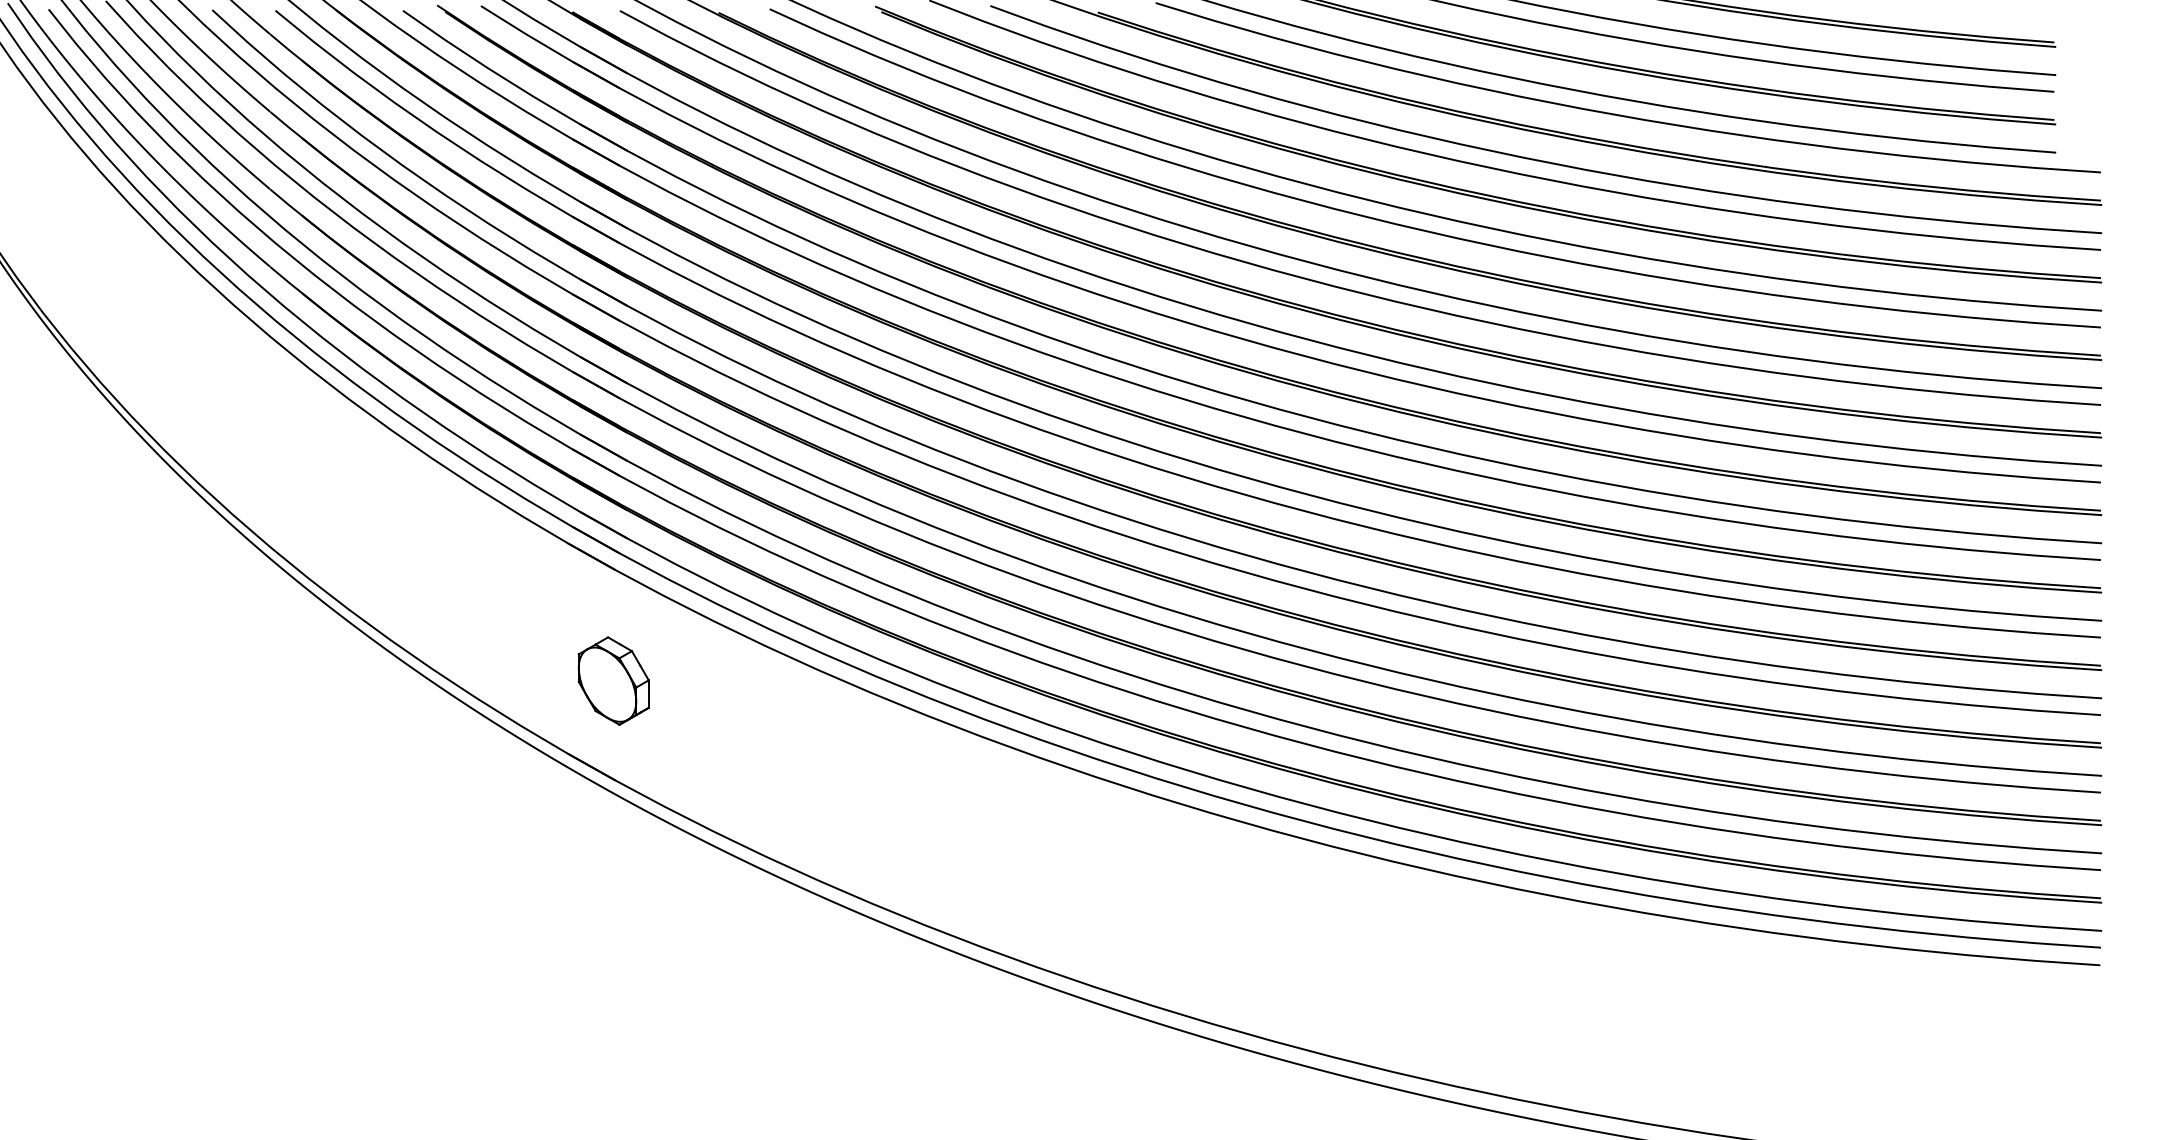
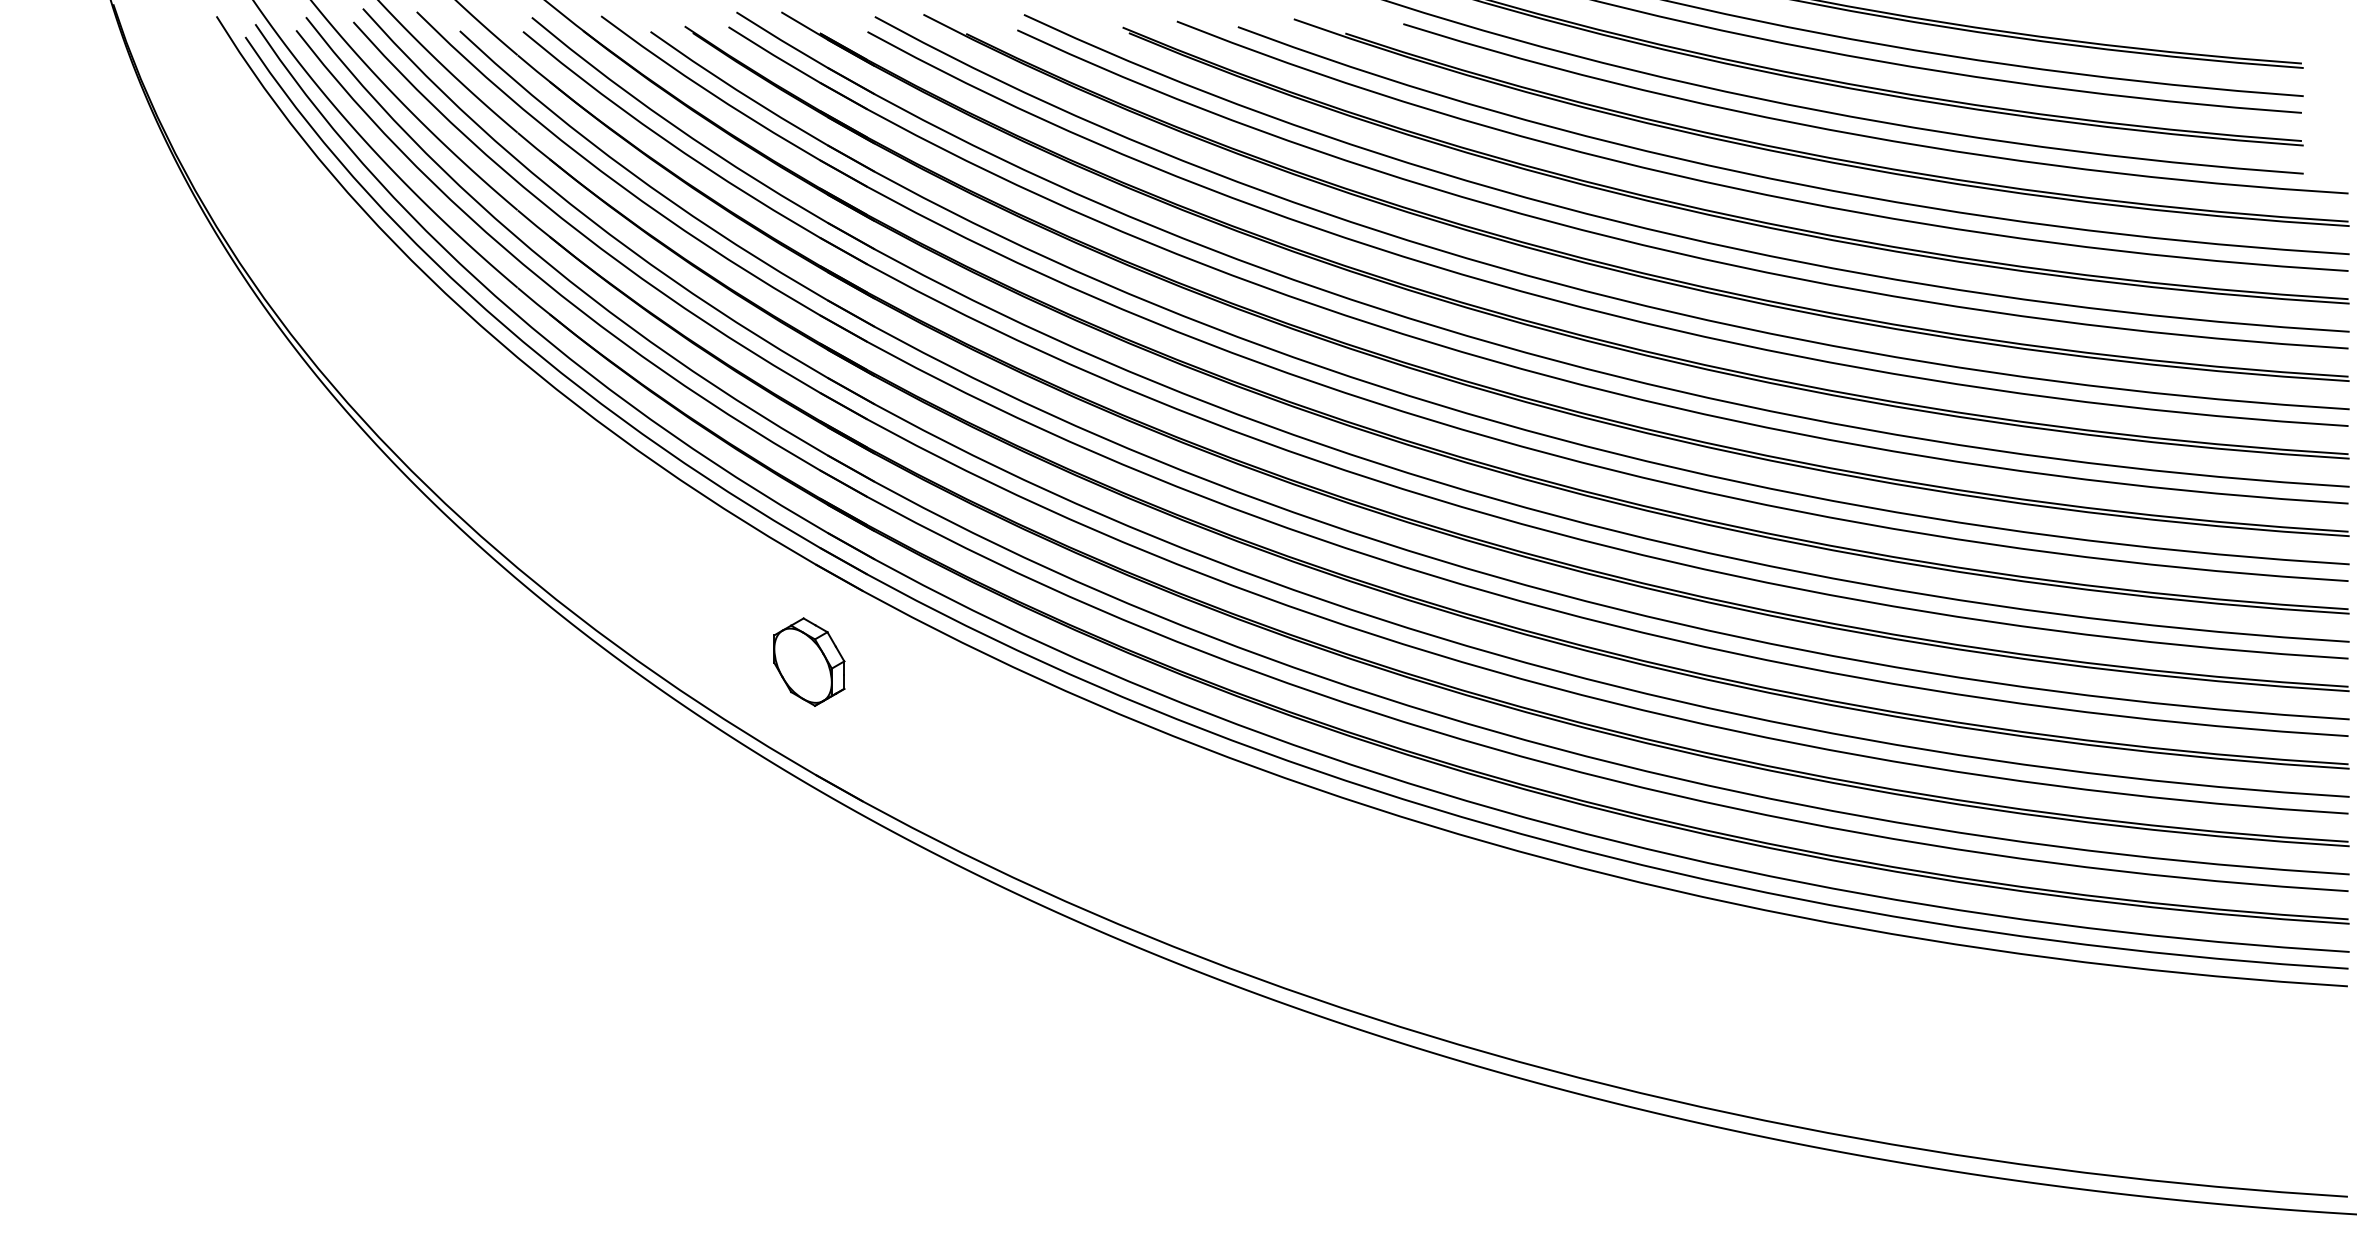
part: (613, 680) -> (809, 661), moved

